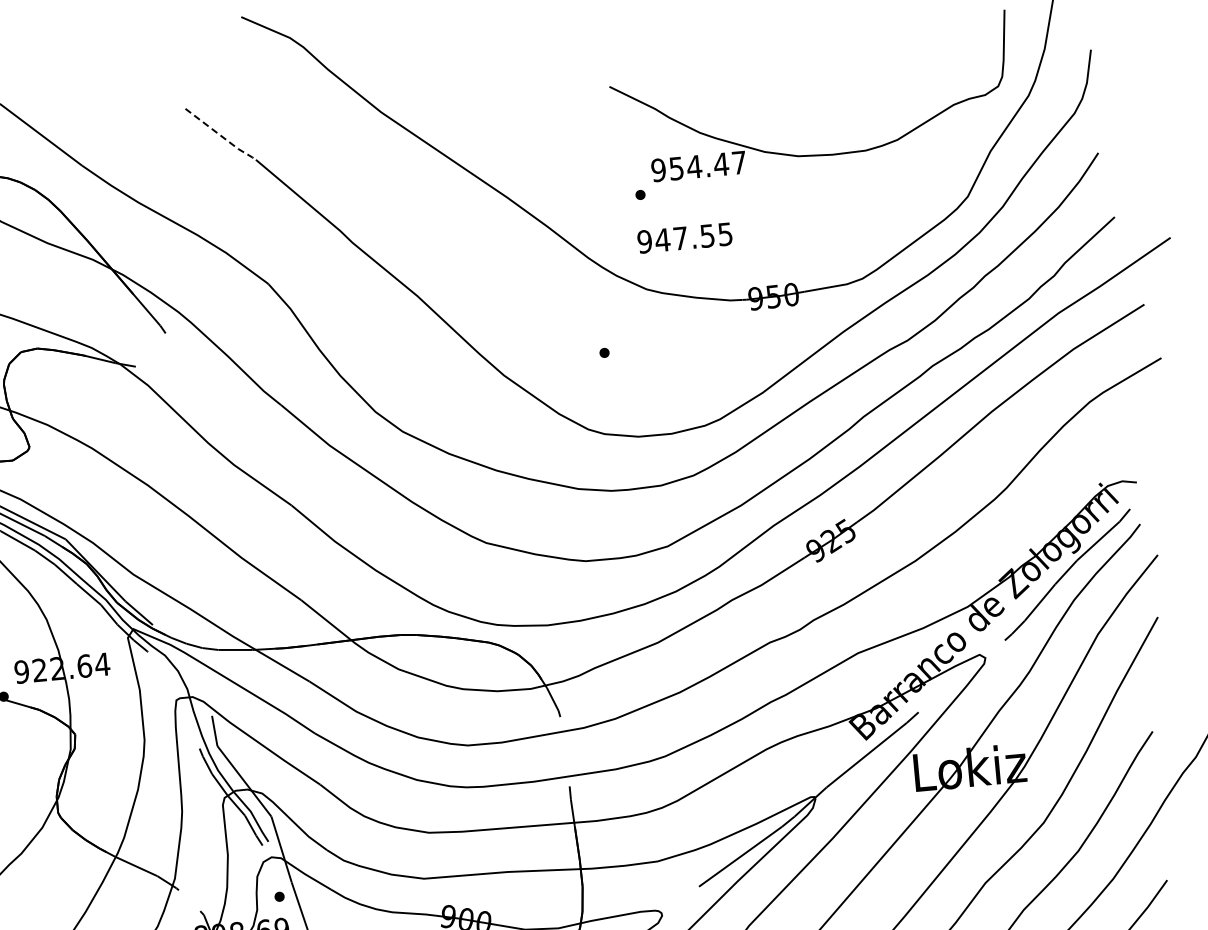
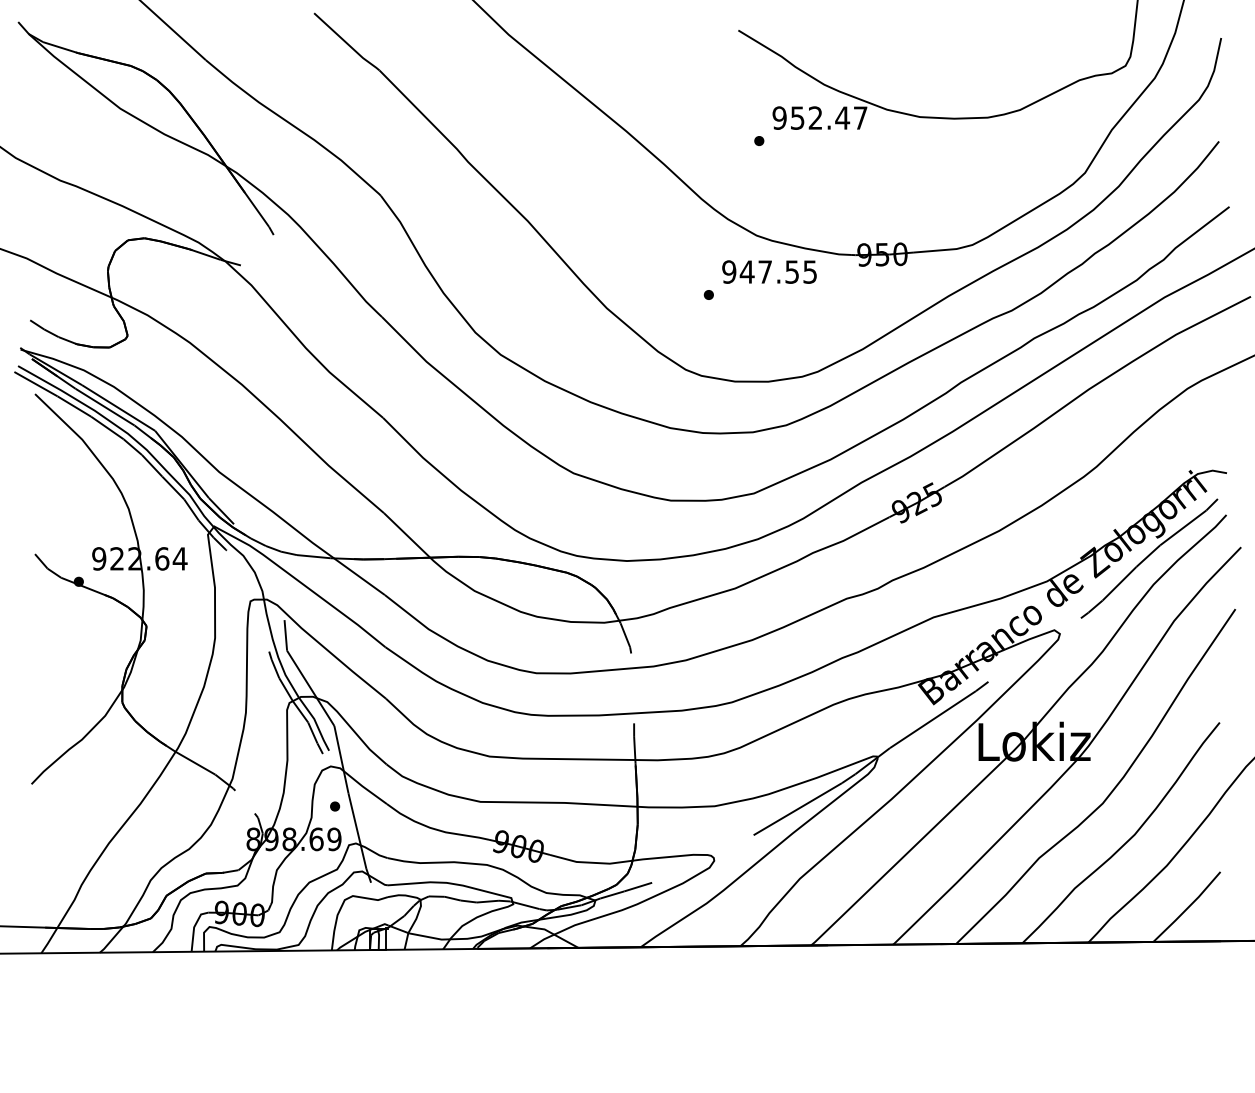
line: (221, 136) -> (347, 44), dashed -> solid
text: (694, 166) -> (815, 117), 954.47 -> 952.47
text: (684, 237) -> (769, 271), moved

